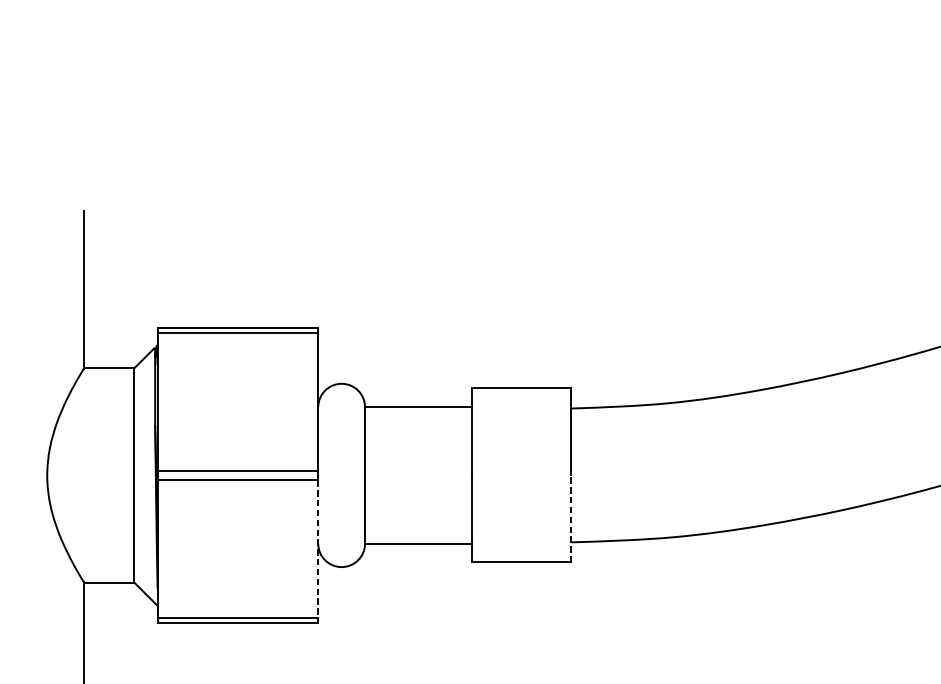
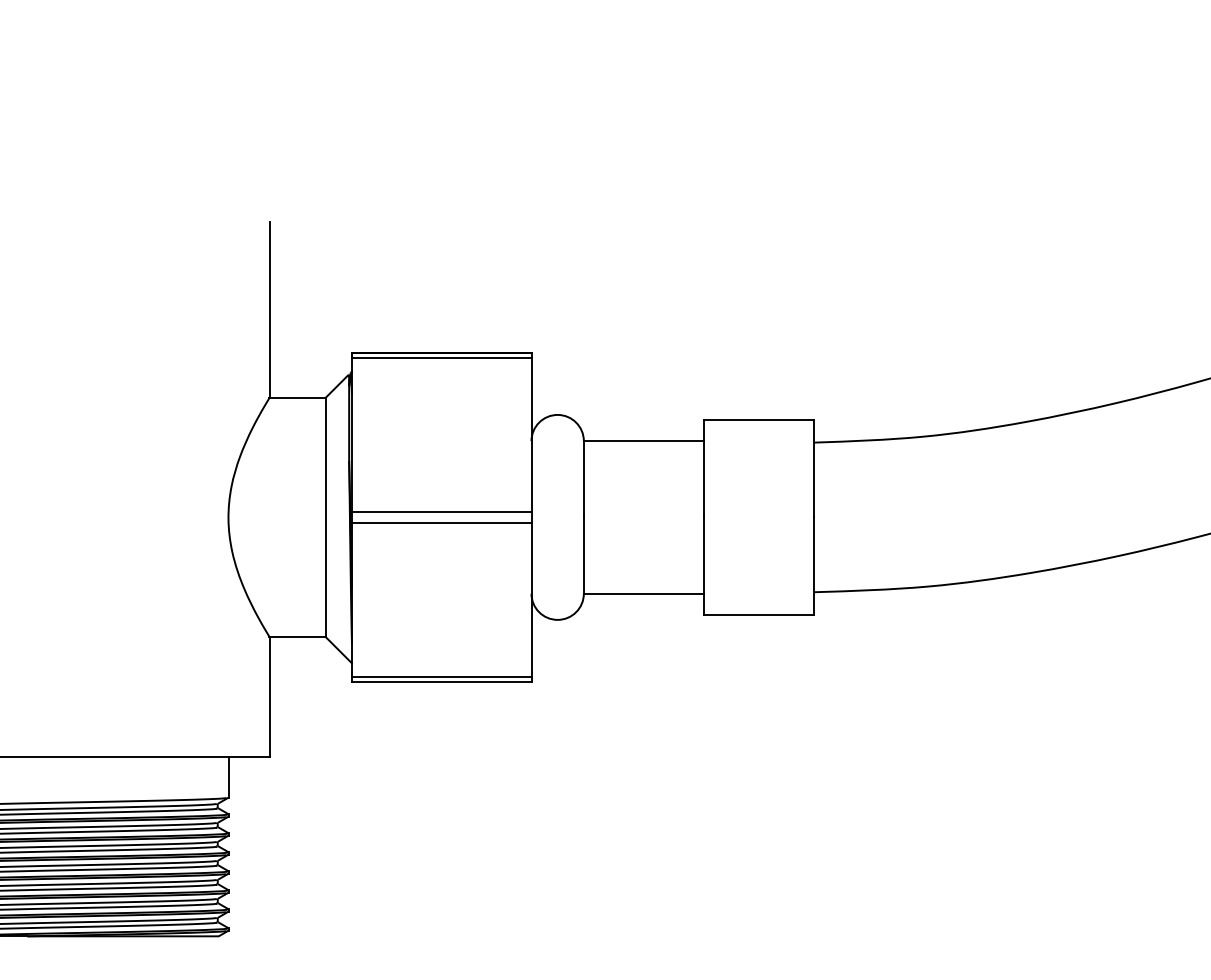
line: (571, 519) -> (814, 566), dashed -> solid
line: (318, 548) -> (531, 599), dashed -> solid

